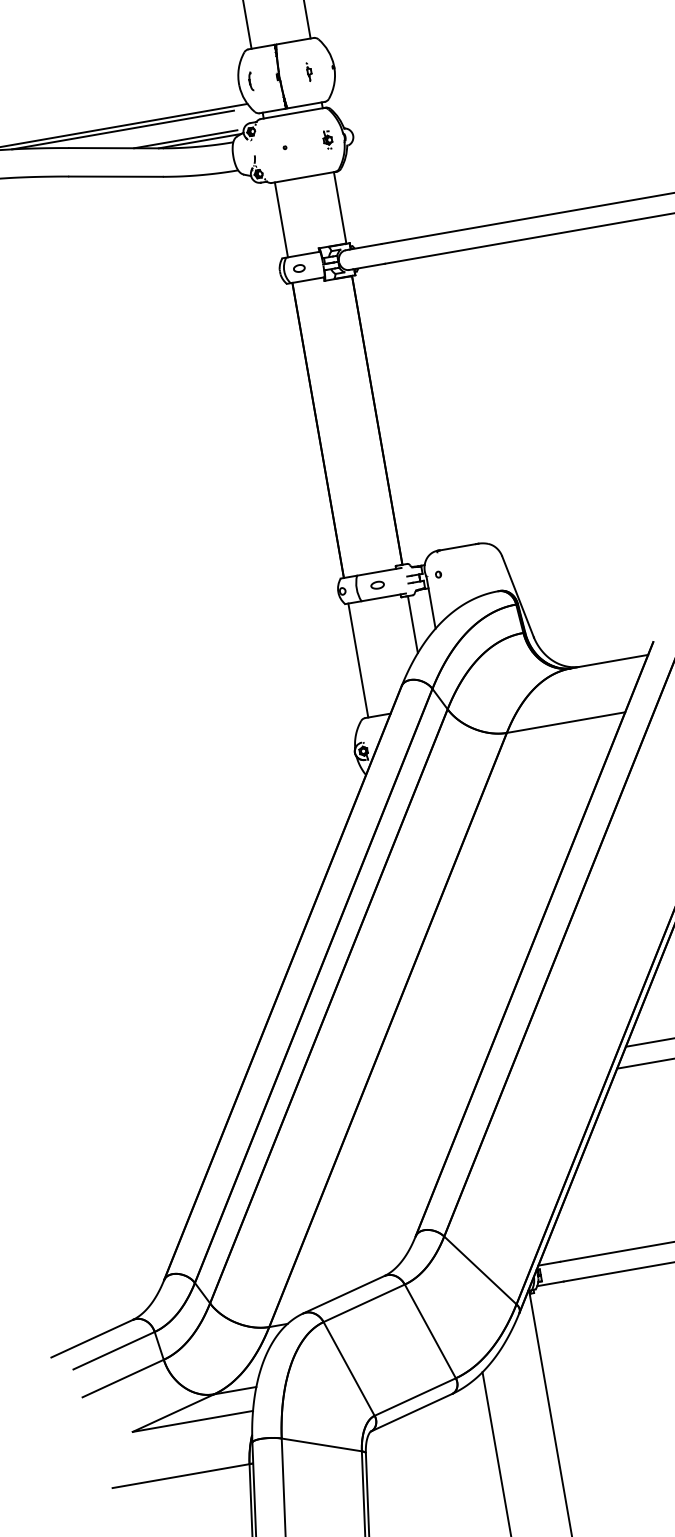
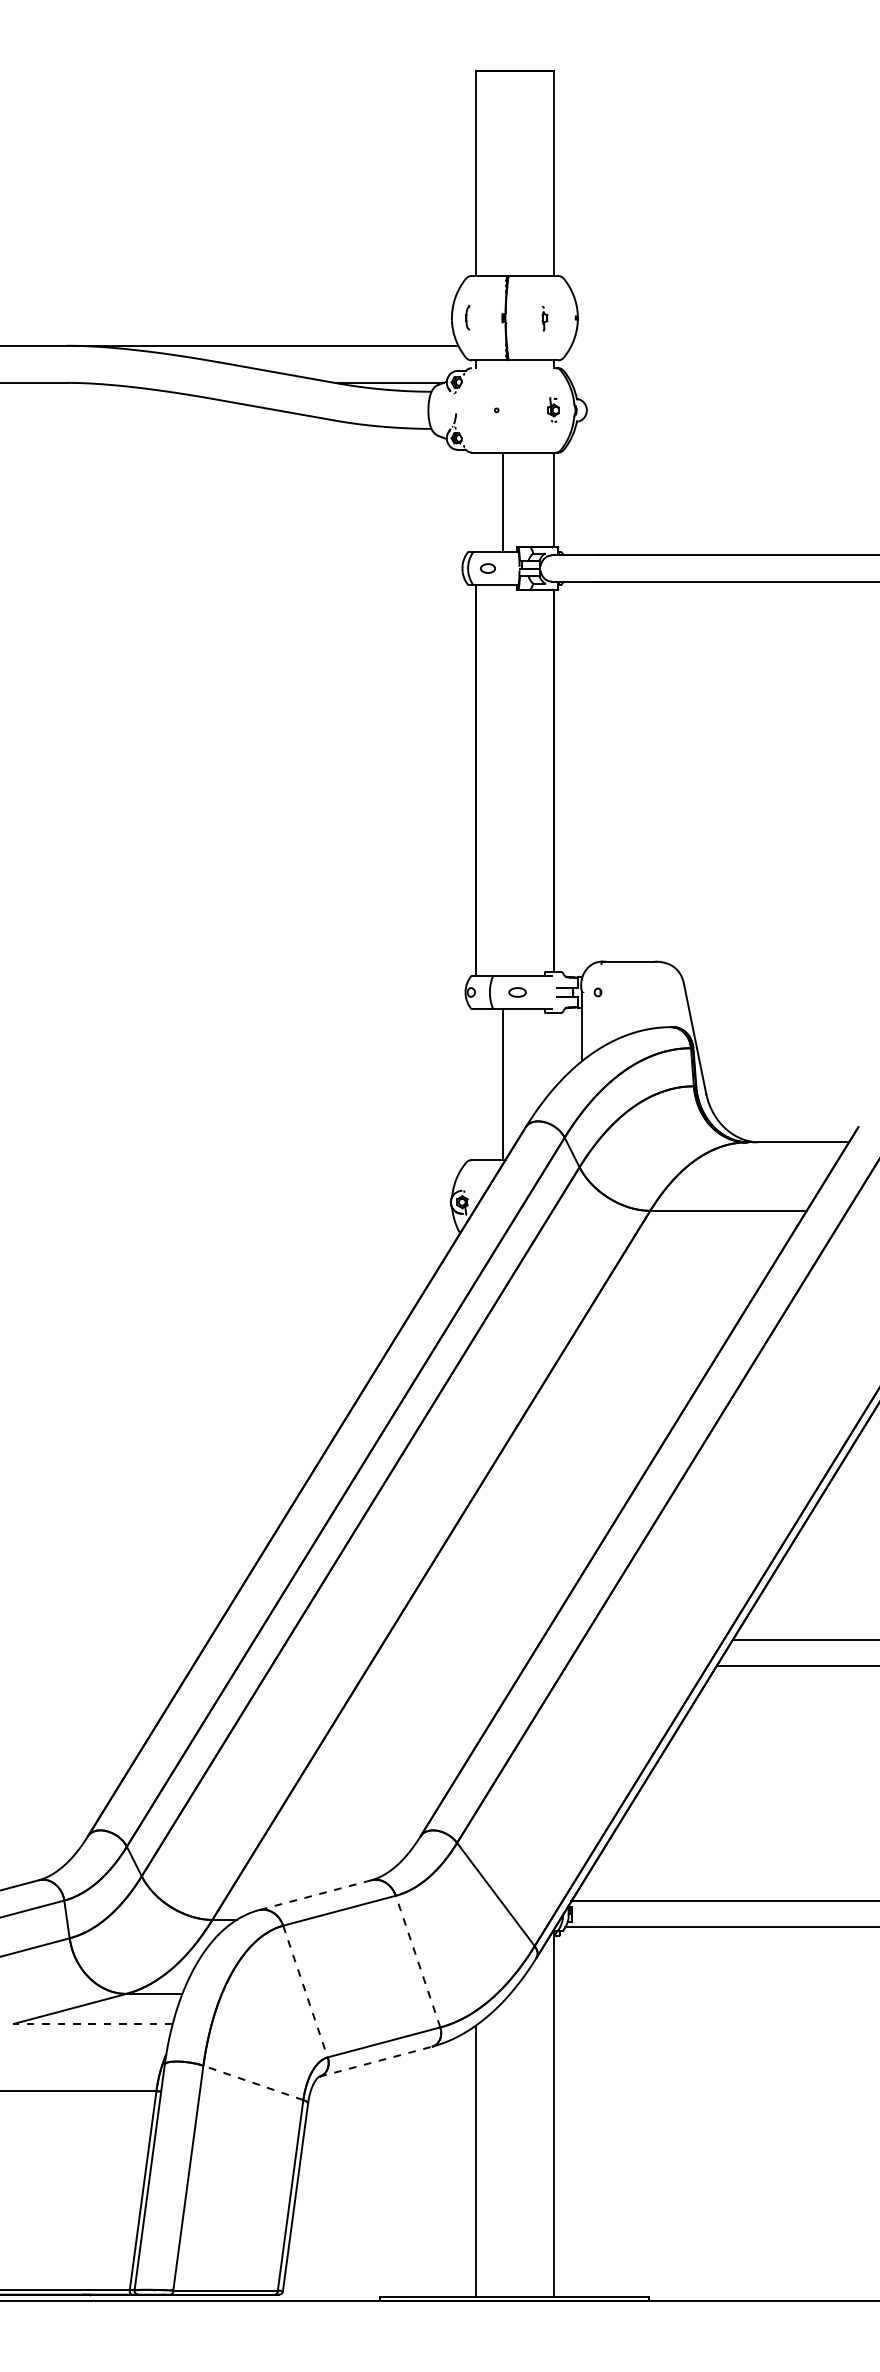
line: (292, 113) -> (513, 368), removed
line: (122, 130) -> (292, 351), removed
line: (186, 139) -> (371, 377), removed
line: (281, 219) -> (502, 501), moved
line: (412, 624) -> (553, 1050), removed
line: (358, 660) -> (502, 1084), moved
line: (343, 1295) -> (314, 1895), solid -> dashed
line: (429, 1331) -> (417, 1961), solid -> dashed
line: (349, 1369) -> (305, 1992), solid -> dashed
line: (412, 1412) -> (376, 2061), solid -> dashed
line: (192, 1421) -> (92, 2023), solid -> dashed
line: (321, 1444) -> (253, 2082), solid -> dashed

